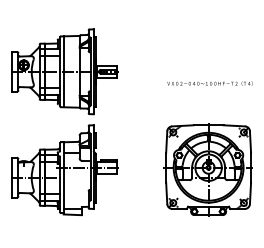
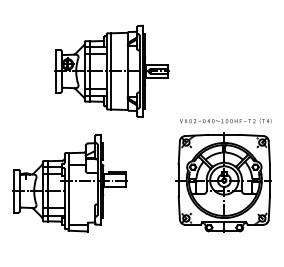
part: (64, 70) -> (111, 70), moved
text: (209, 83) -> (225, 120), moved

